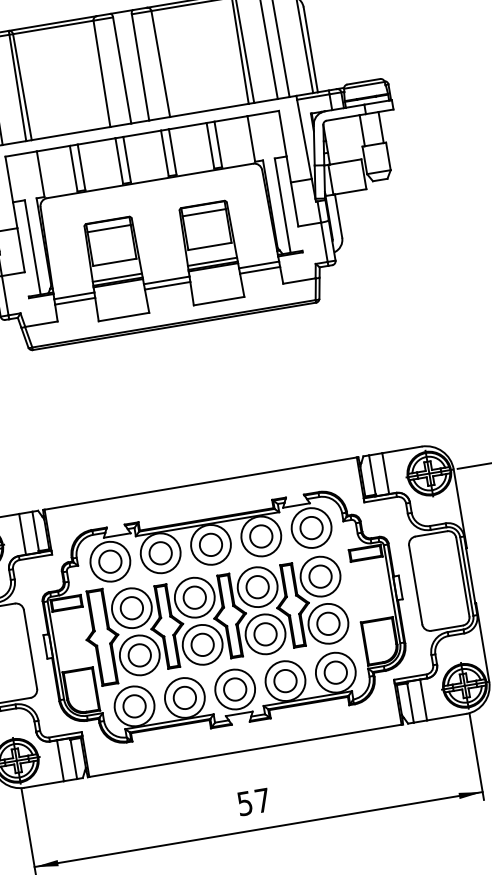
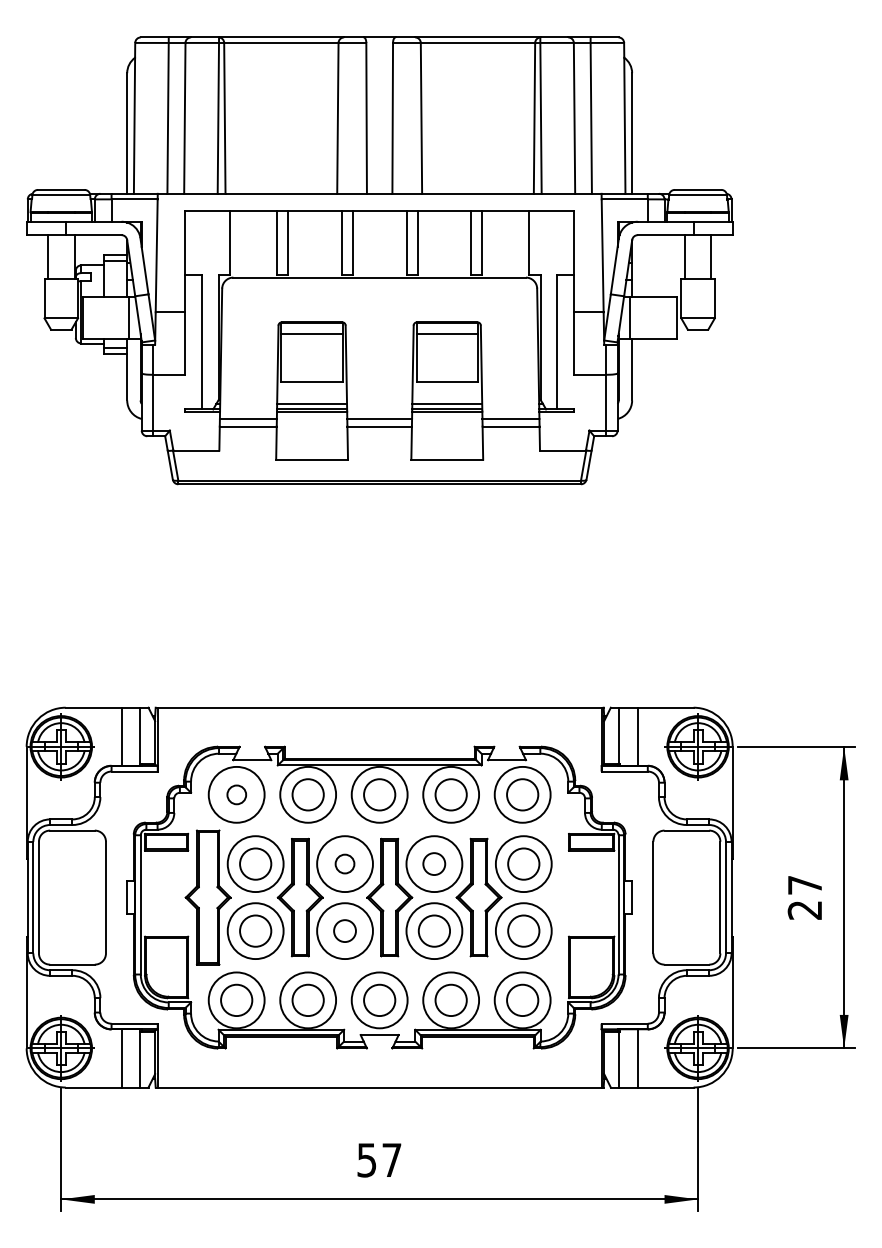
circle: (110, 561) -> (236, 794), size x0.6
circle: (256, 586) -> (433, 863), size x0.7
circle: (194, 597) -> (344, 863), size x0.6
circle: (202, 644) -> (344, 930), size x0.7

